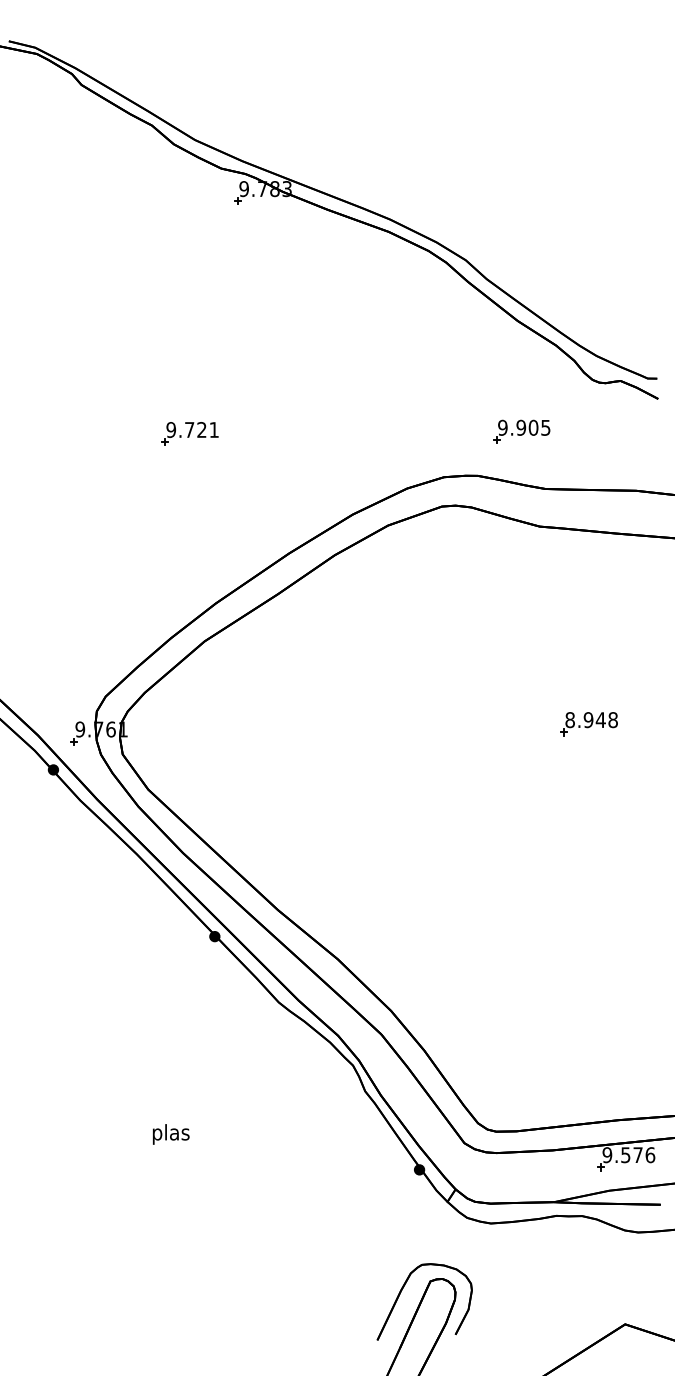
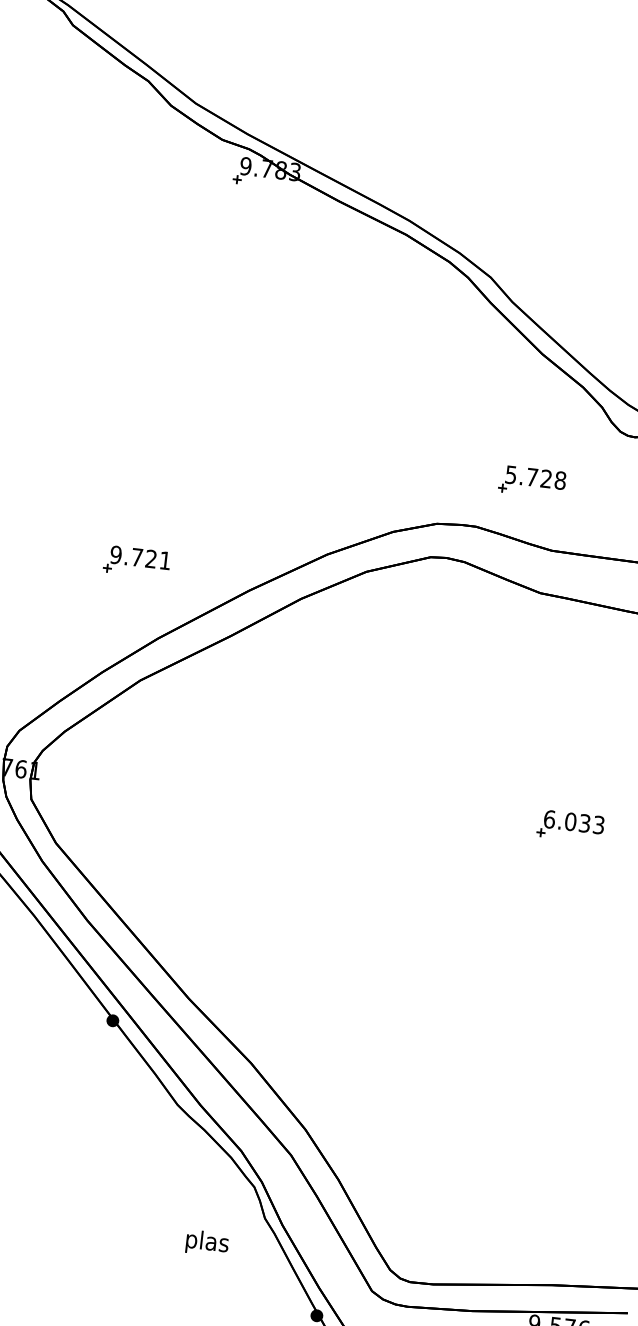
text: (524, 427) -> (536, 477), 9.905 -> 5.728
part: (189, 433) -> (136, 561), moved
text: (591, 720) -> (574, 822), 8.948 -> 6.033
text: (171, 1134) -> (207, 1243), moved

